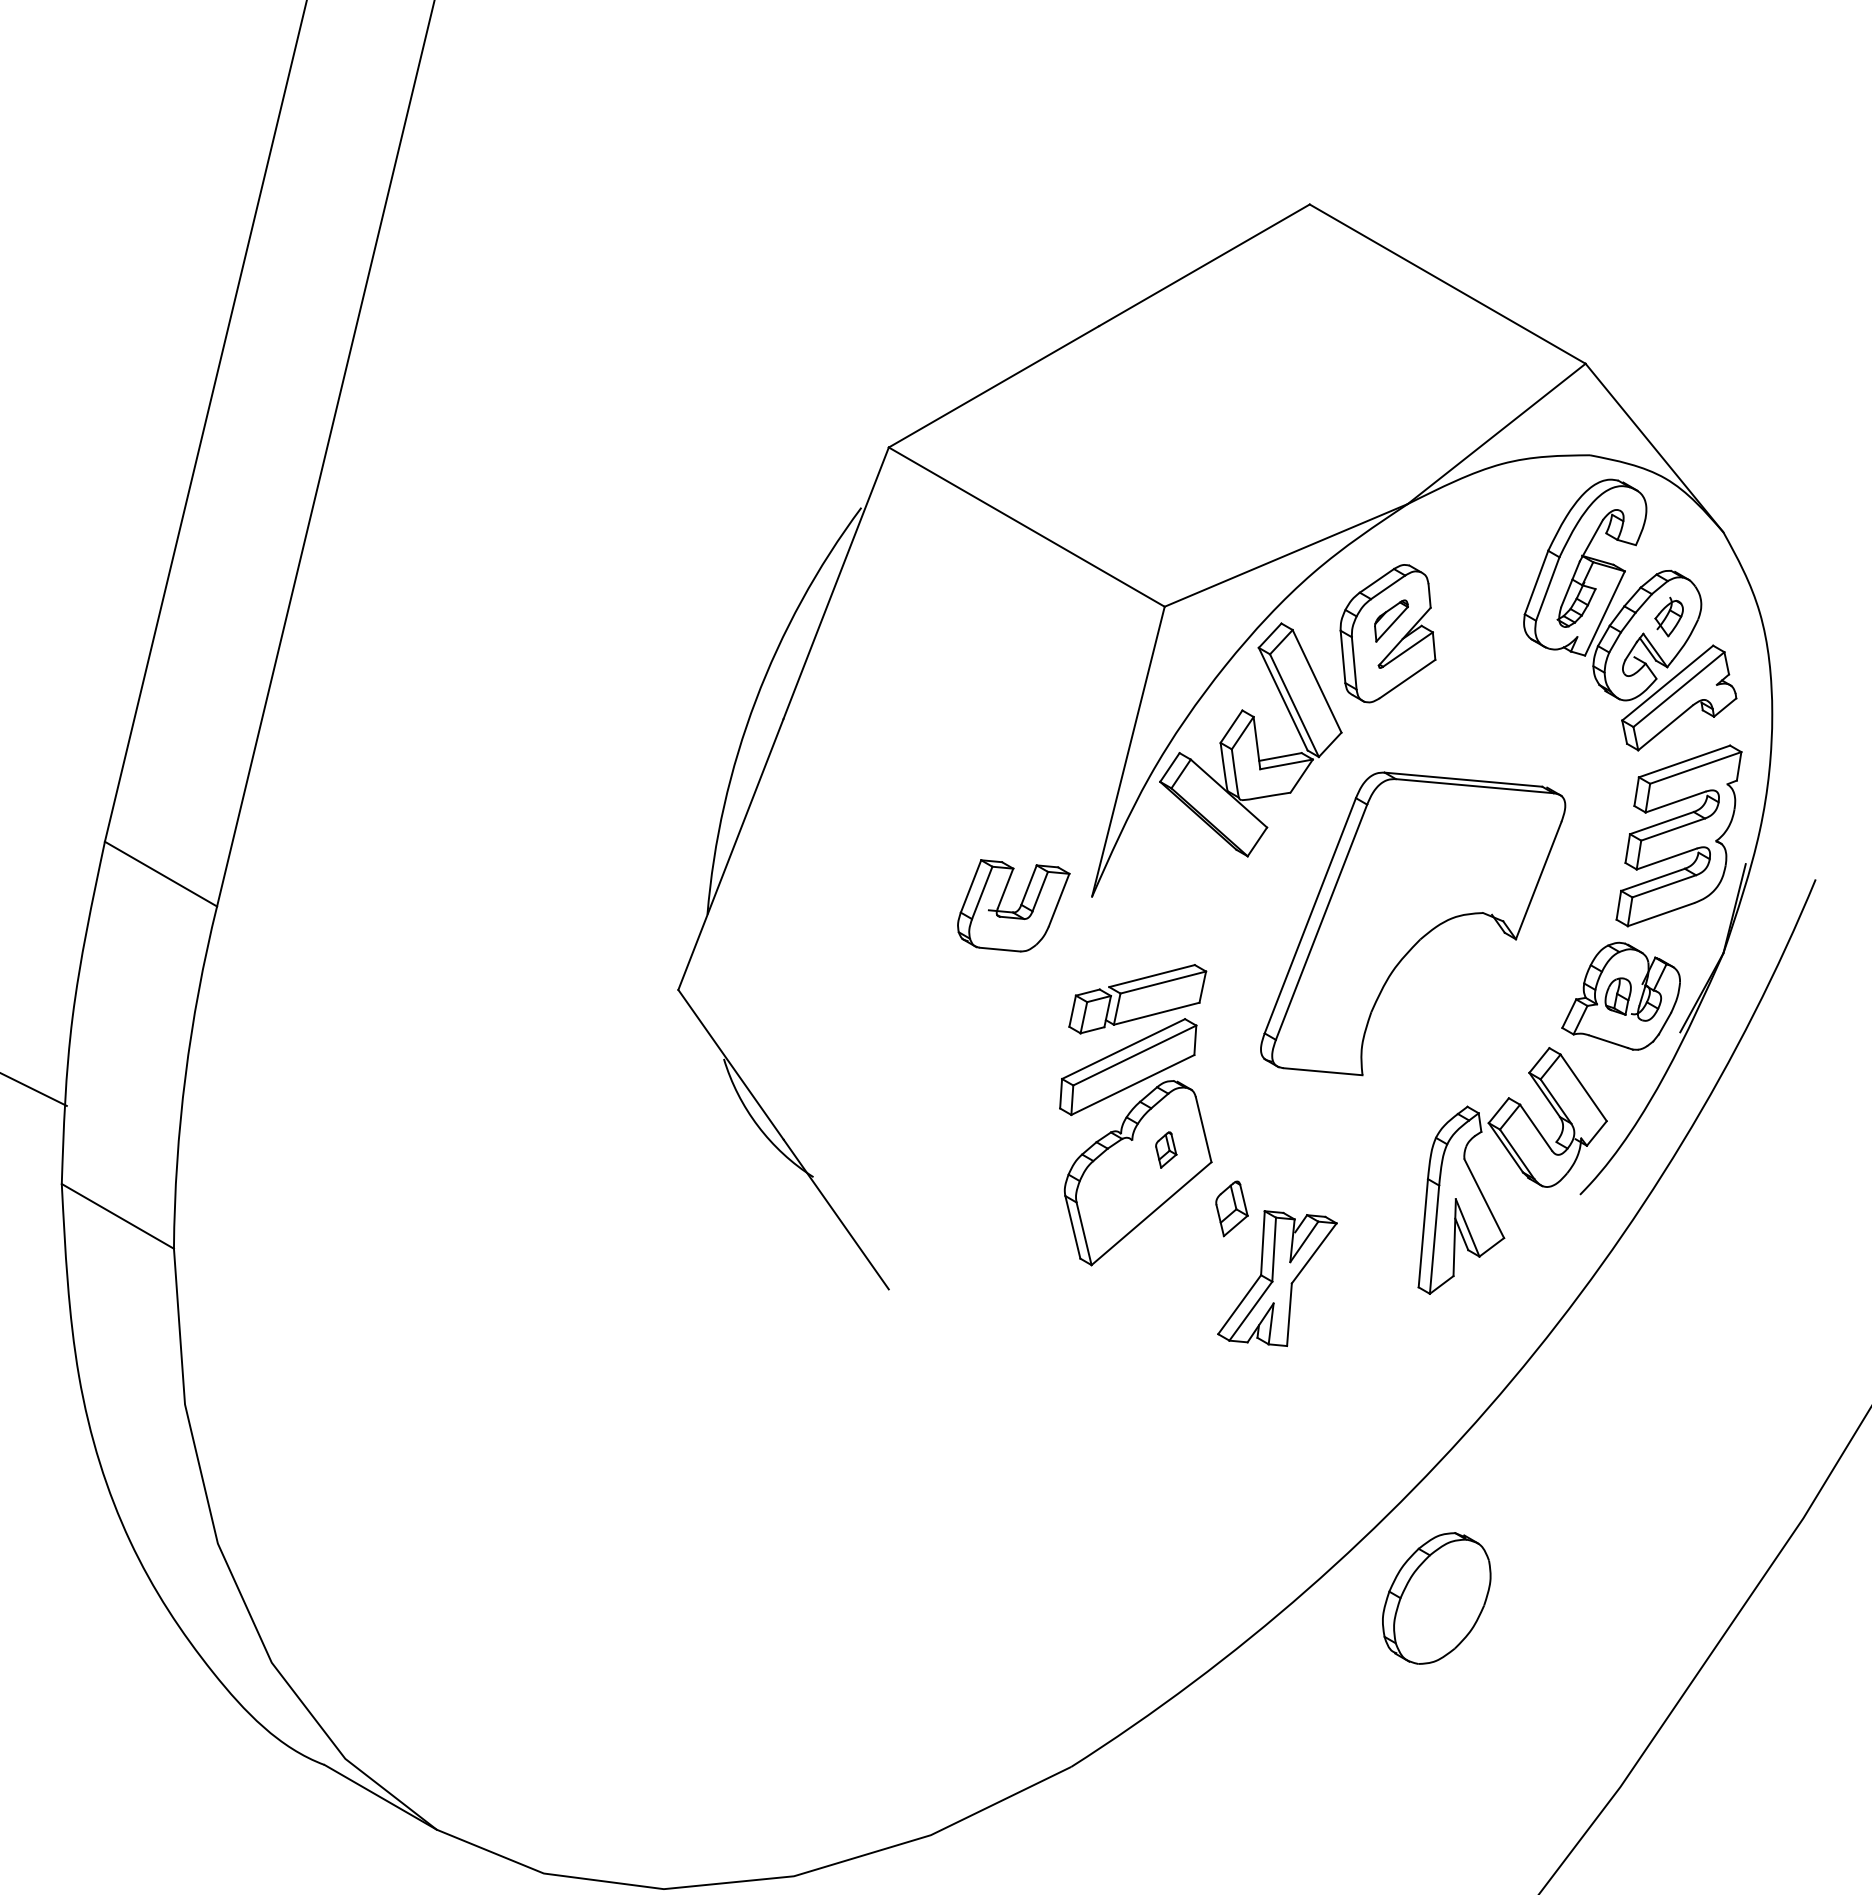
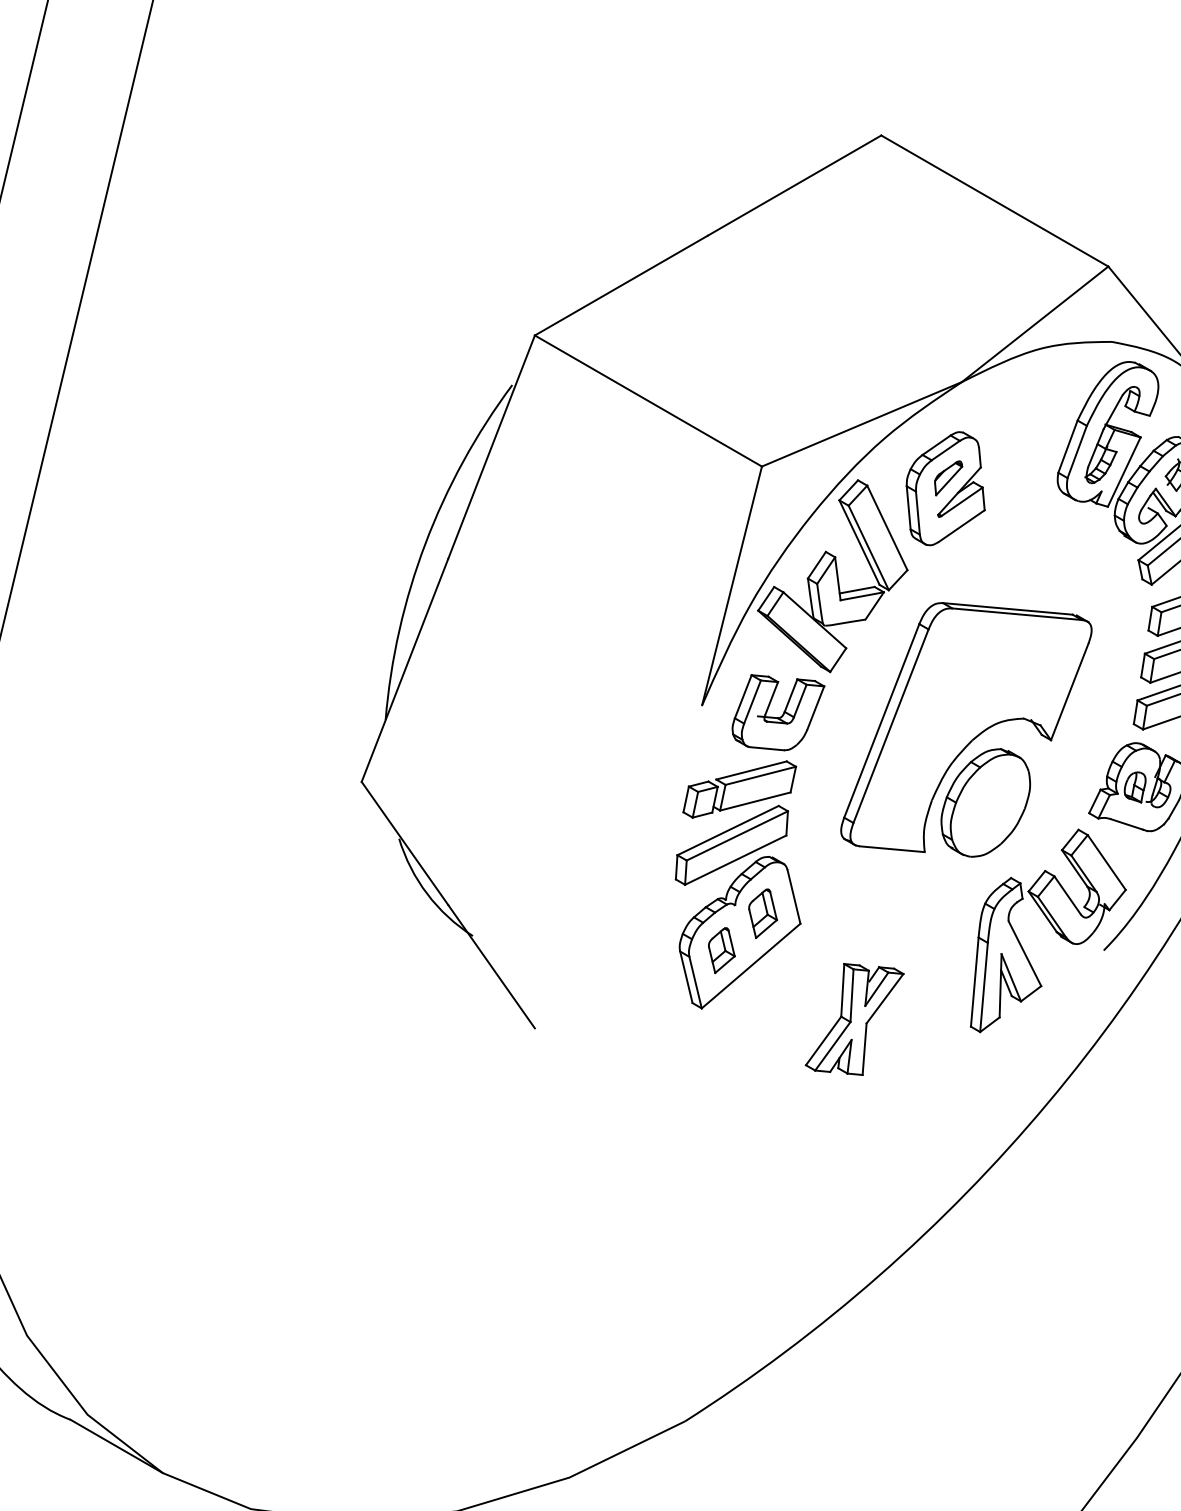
part: (1013, 905) -> (778, 712), moved
part: (1166, 1149) -> (763, 913), size x1.67
part: (1231, 1208) -> (721, 950), moved
part: (1436, 1598) -> (985, 802), moved

